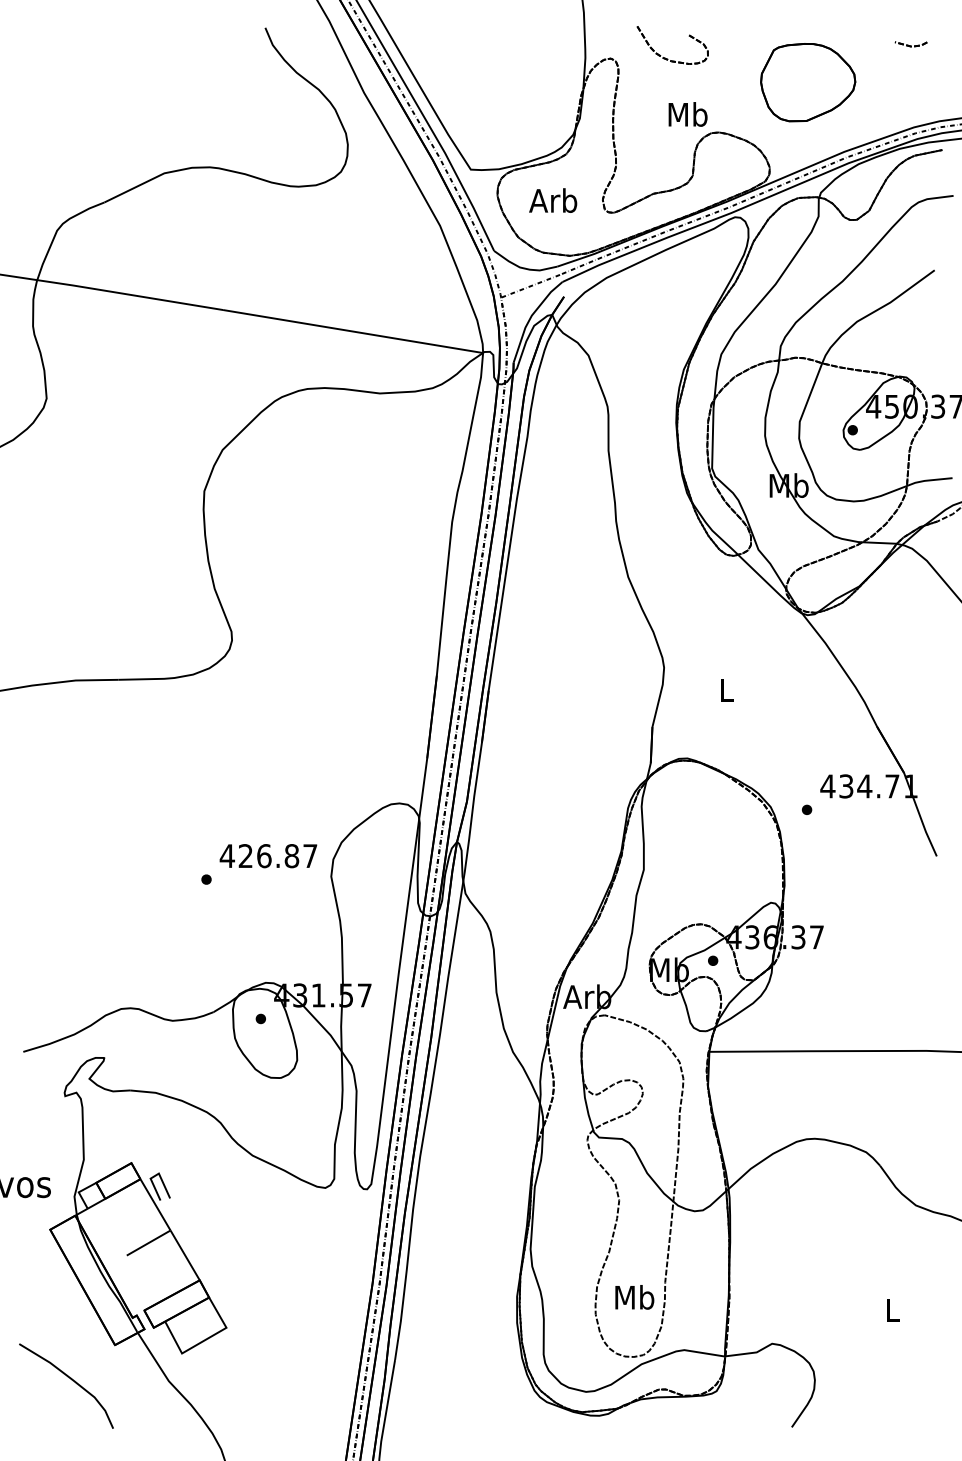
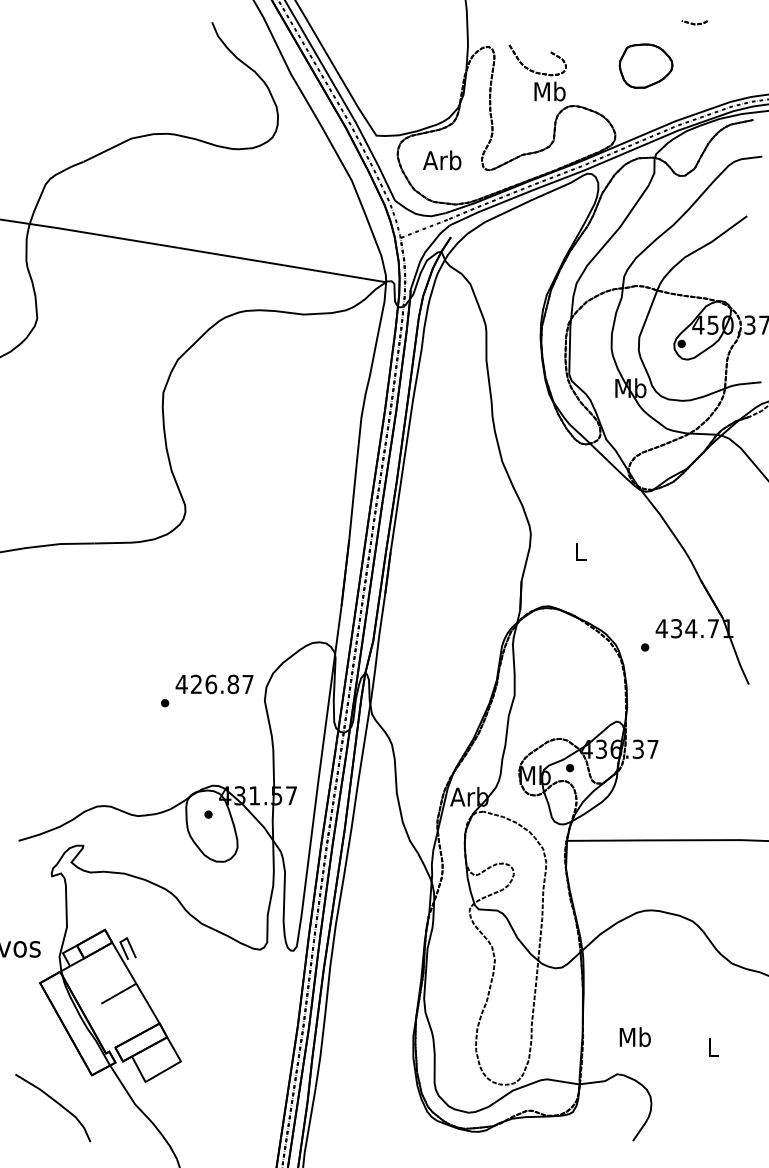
part: (910, 44) -> (694, 22), moved
part: (665, 57) -> (531, 69), moved
part: (808, 82) -> (646, 65), size x0.7
text: (634, 1297) -> (635, 1037), moved

